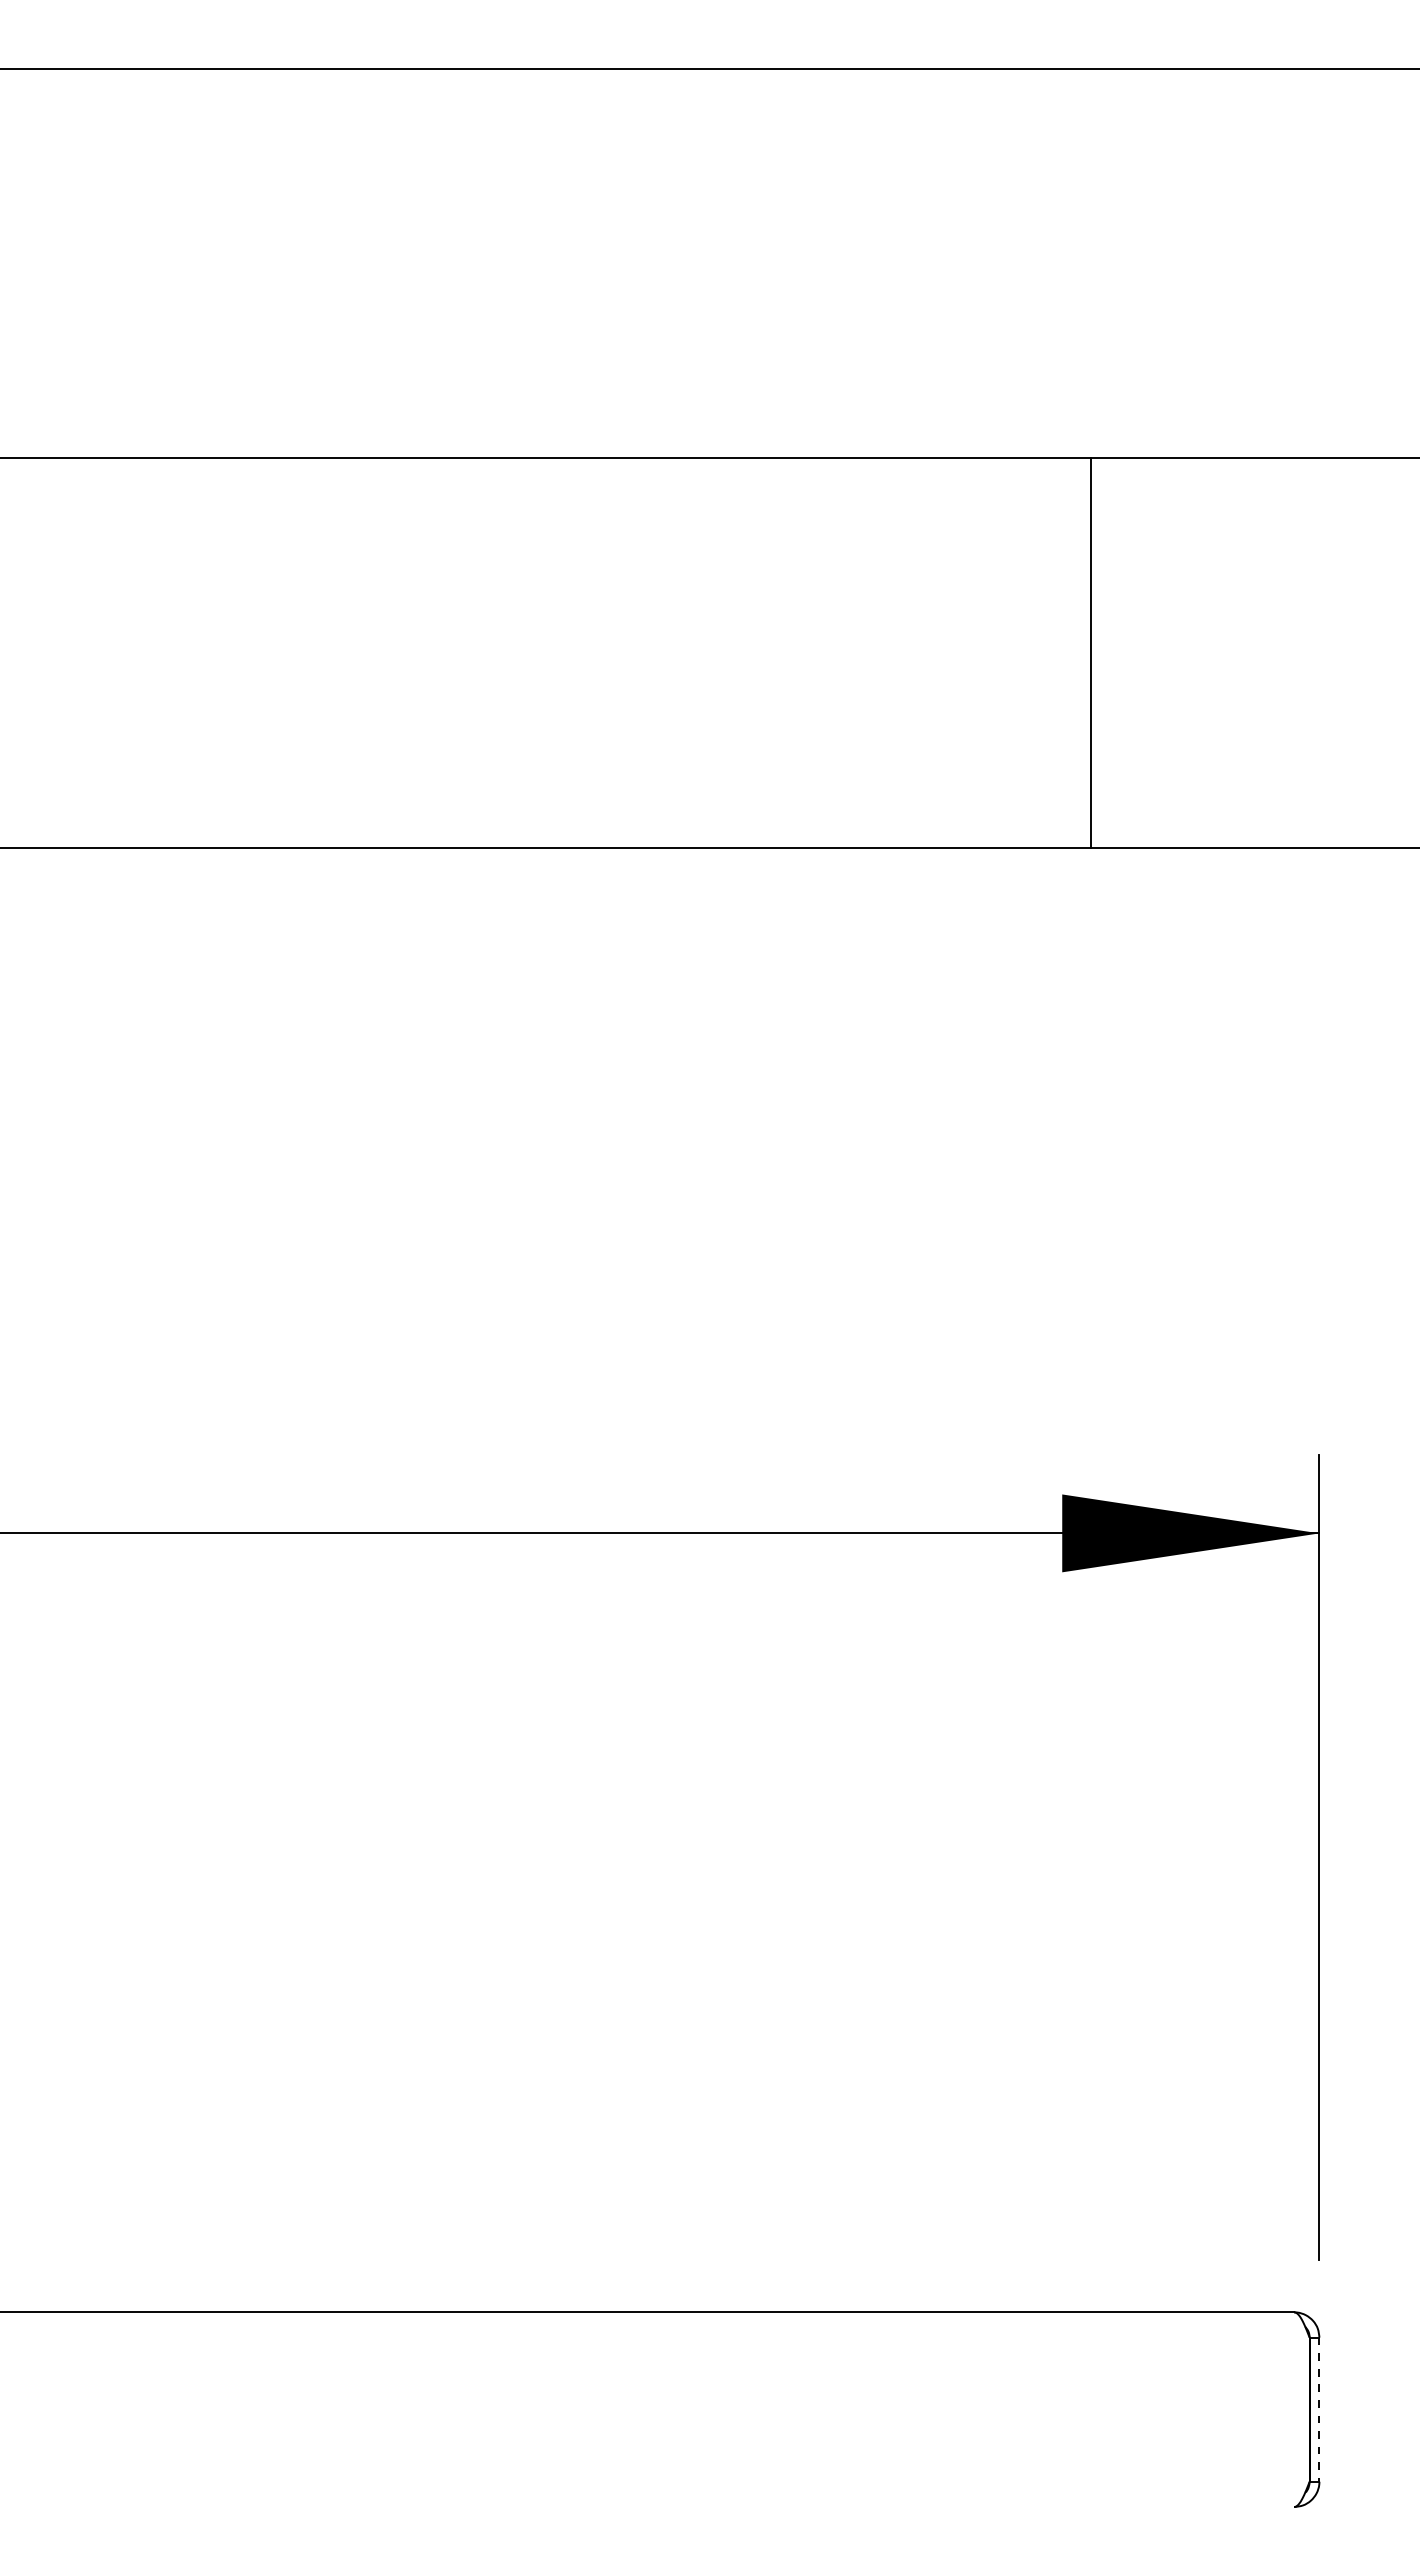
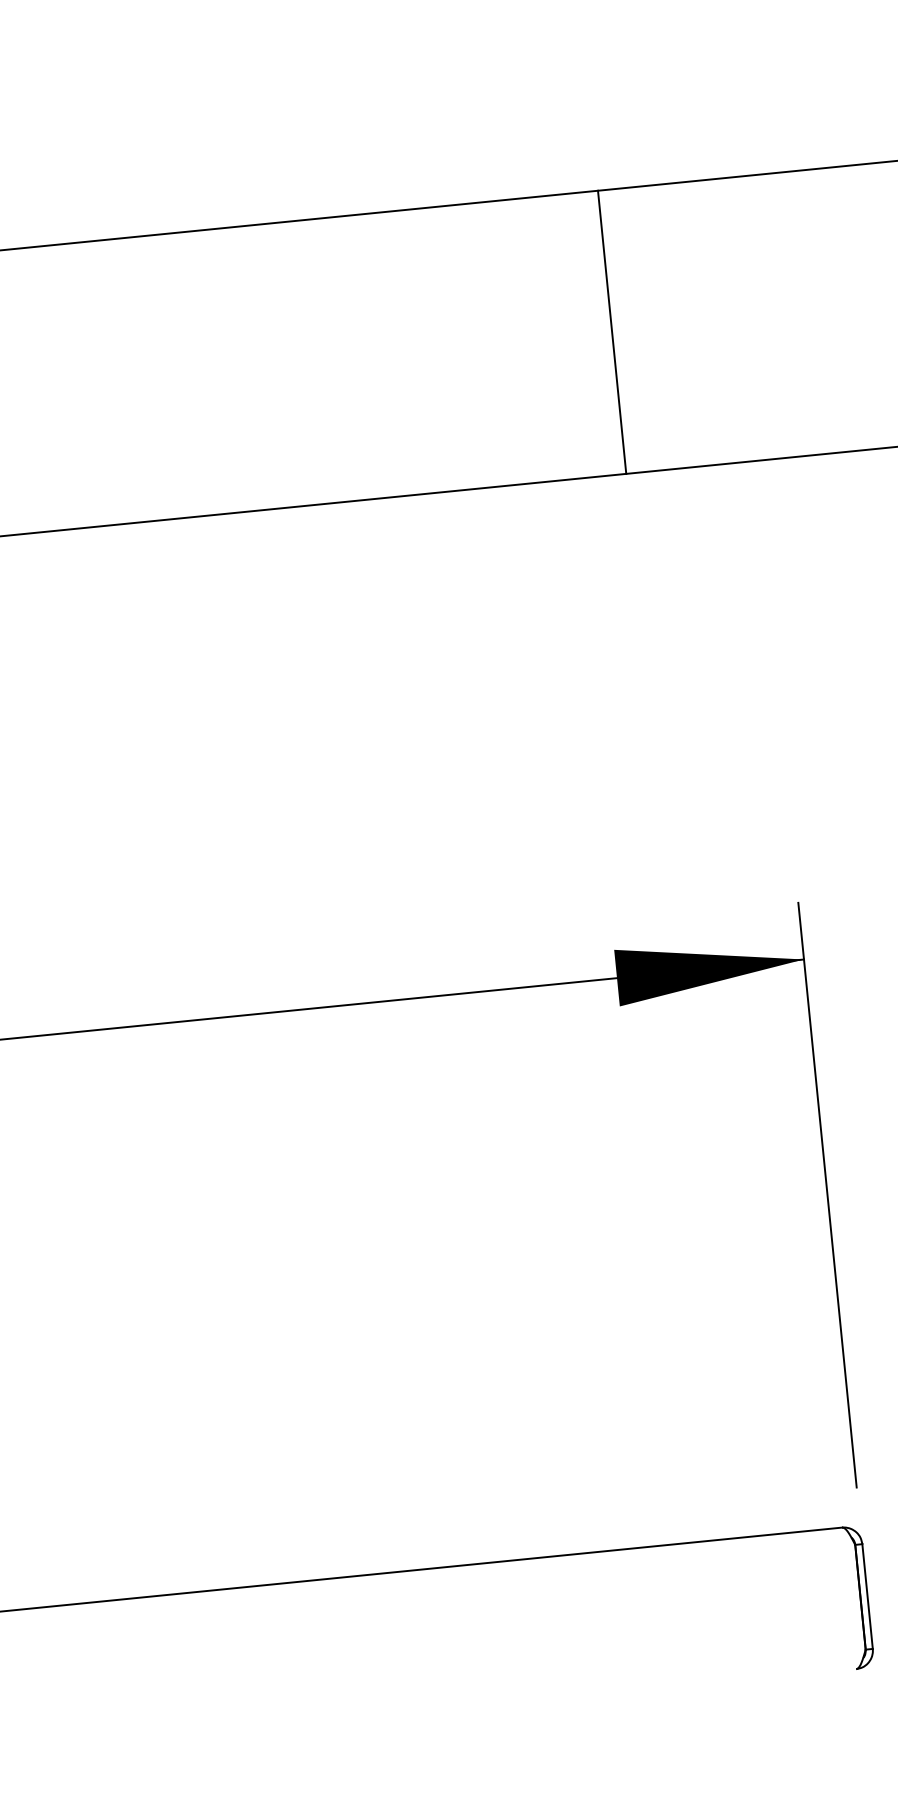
line: (1091, 652) -> (612, 331), moved
line: (1319, 2410) -> (867, 1597), dashed -> solid

